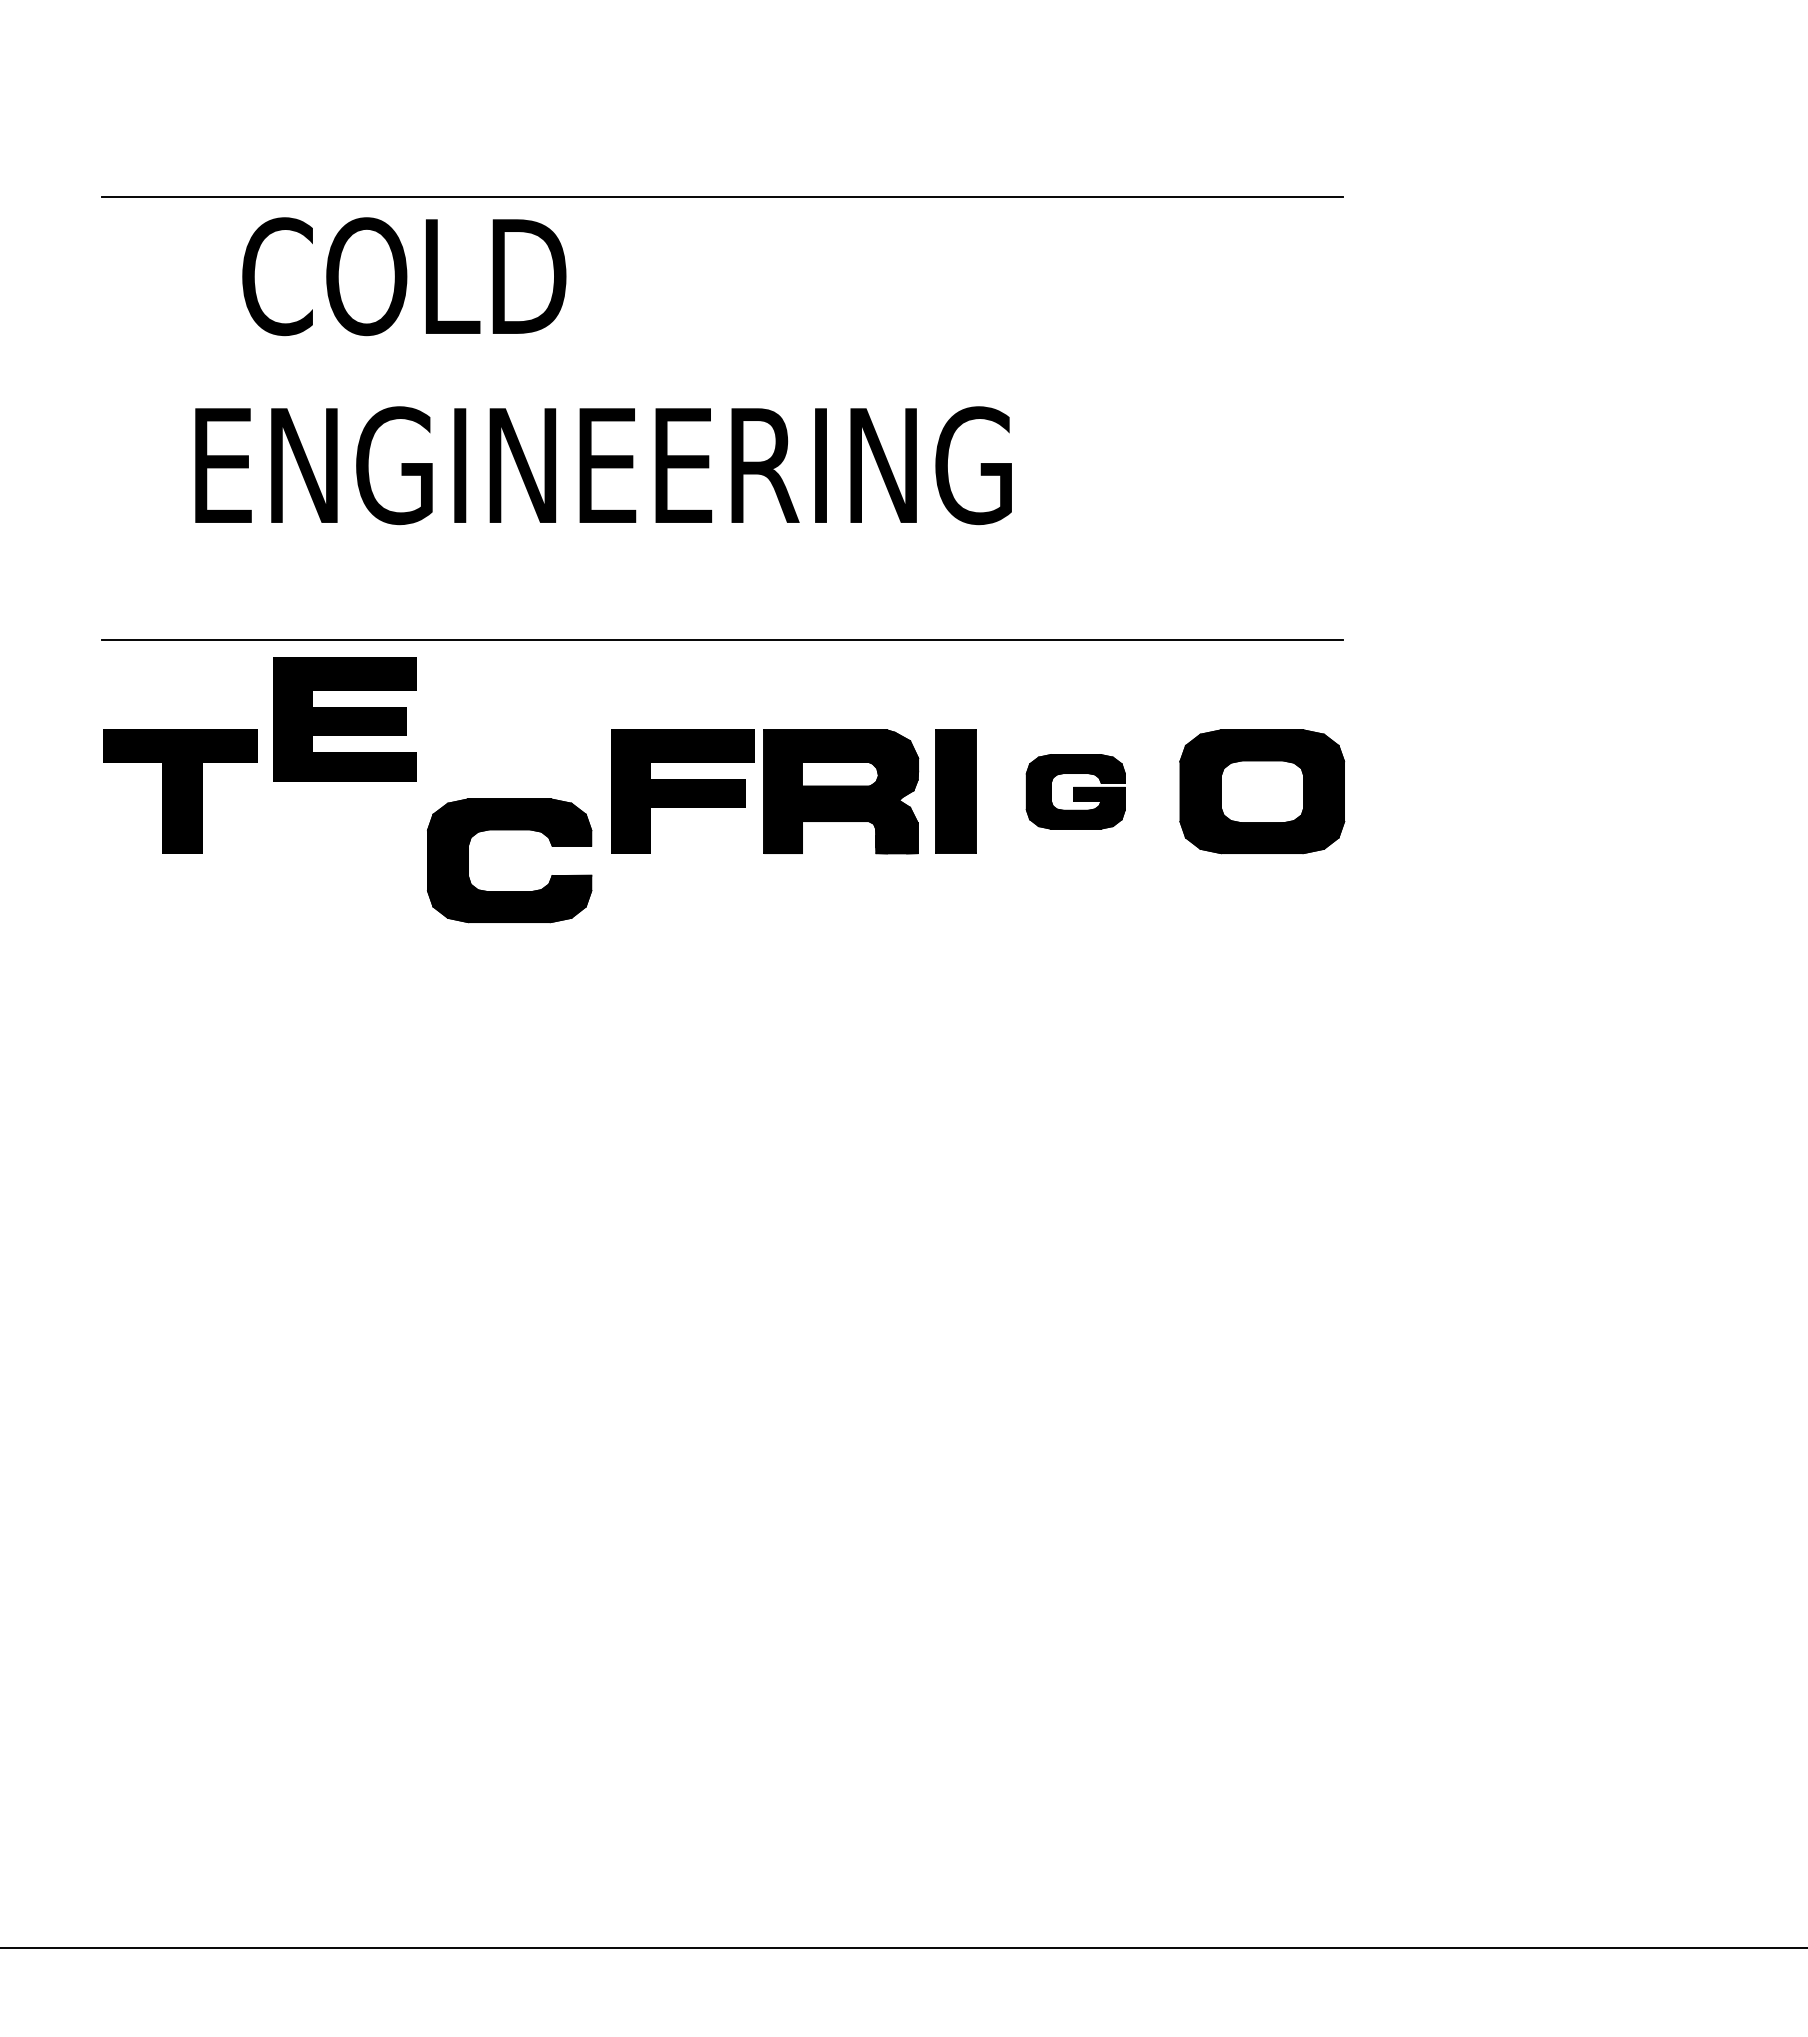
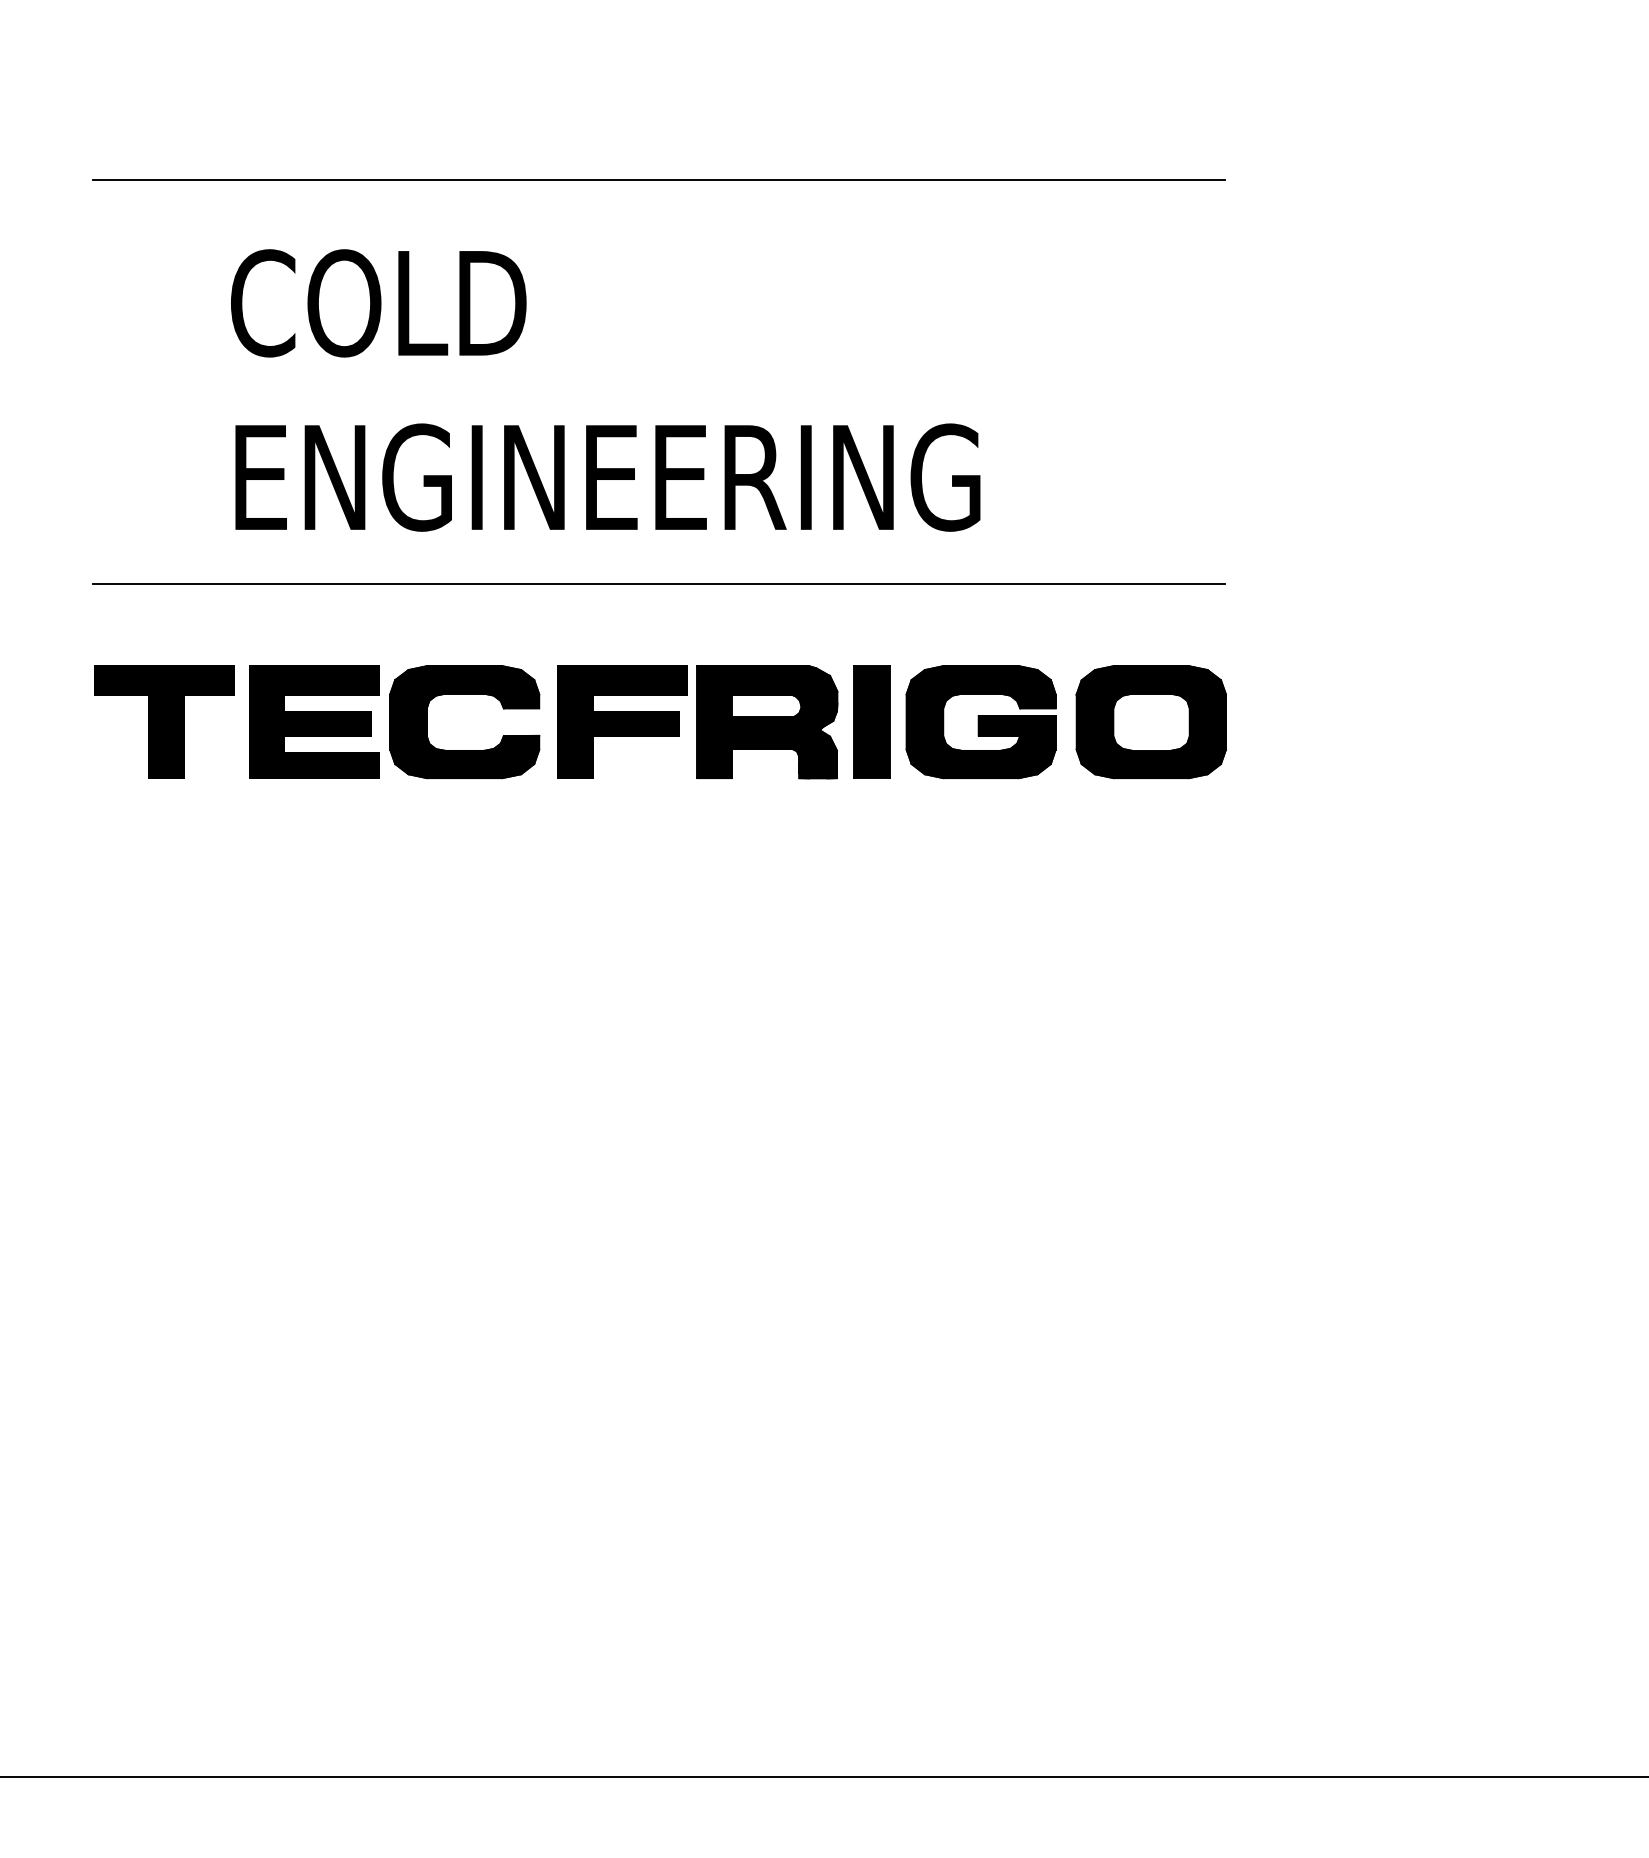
text: (404, 276) -> (378, 303), moved
text: (603, 465) -> (607, 477), moved
part: (344, 719) -> (314, 721), moved
part: (1075, 791) -> (980, 721), size x1.67
part: (509, 830) -> (464, 694), moved

